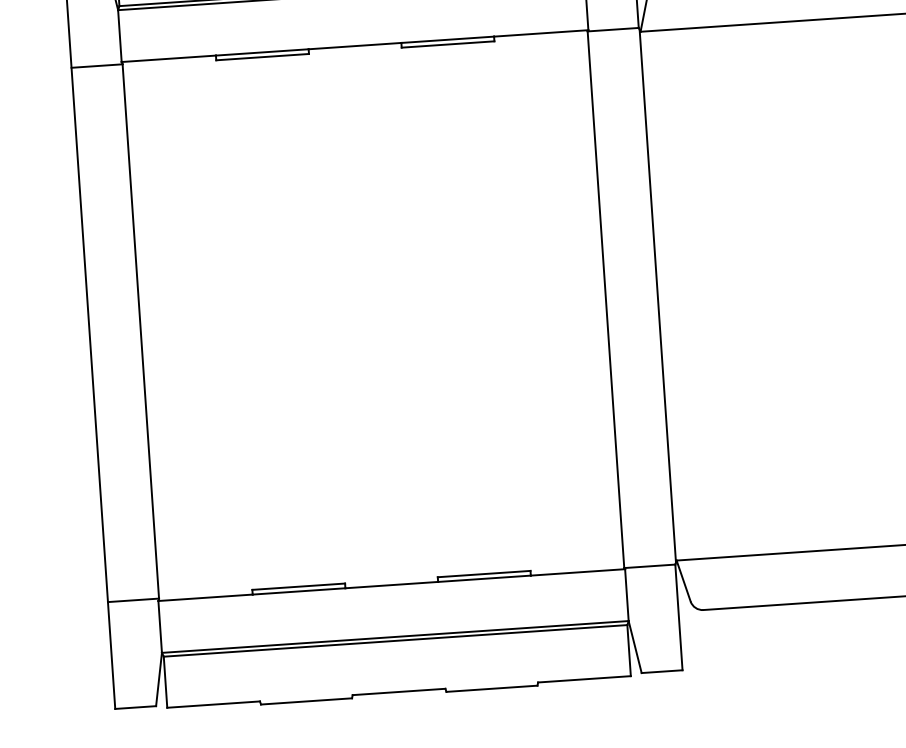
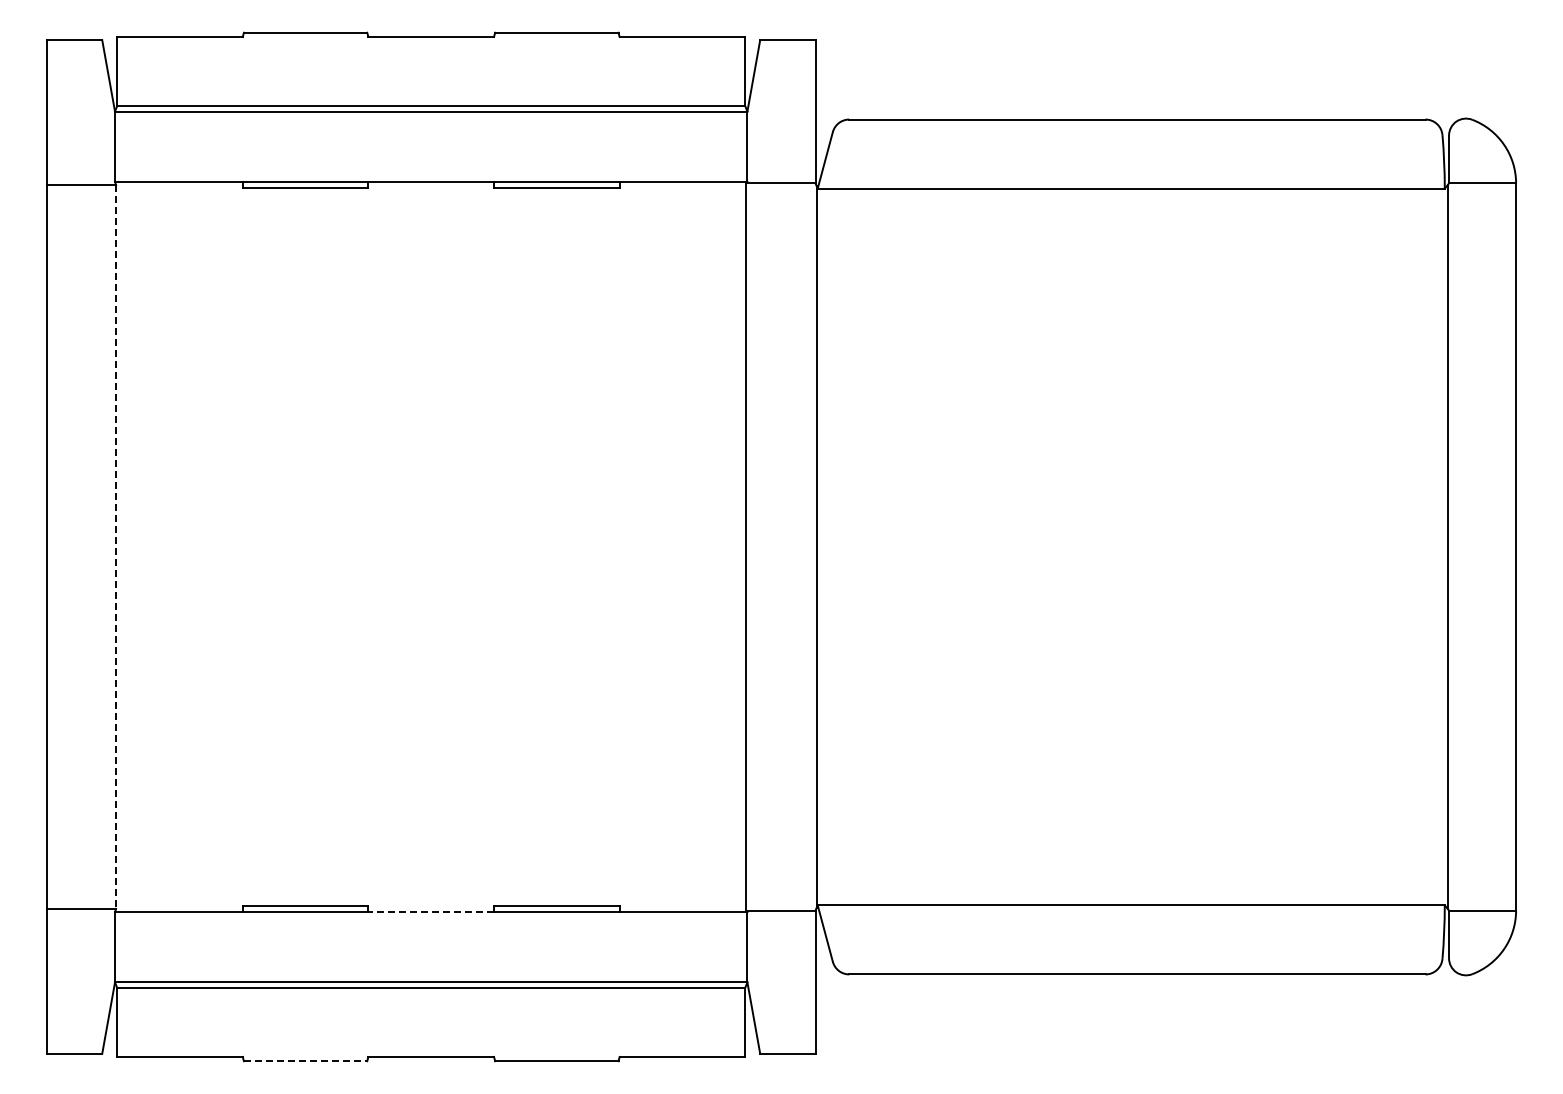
line: (141, 331) -> (116, 547), solid -> dashed
line: (391, 585) -> (431, 912), solid -> dashed
line: (306, 701) -> (305, 1061), solid -> dashed

